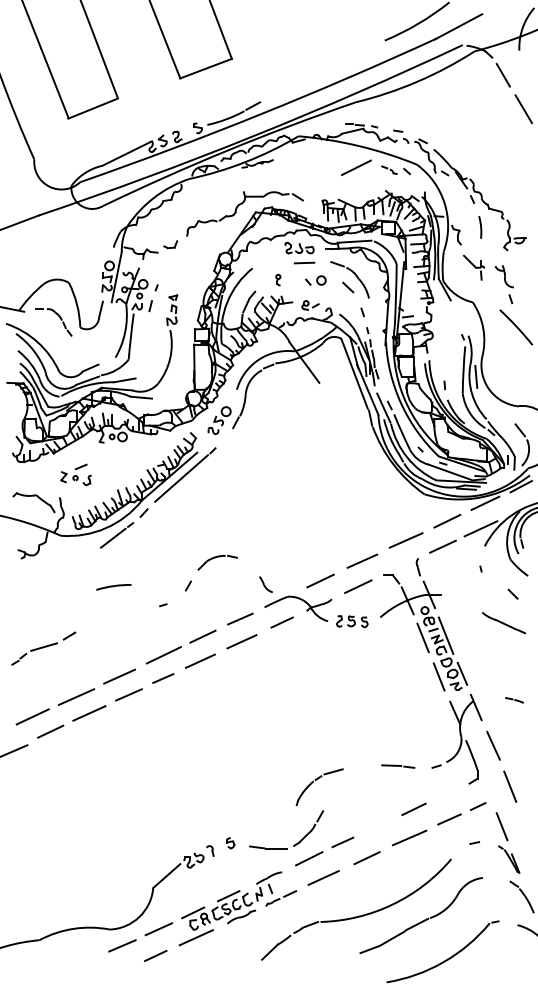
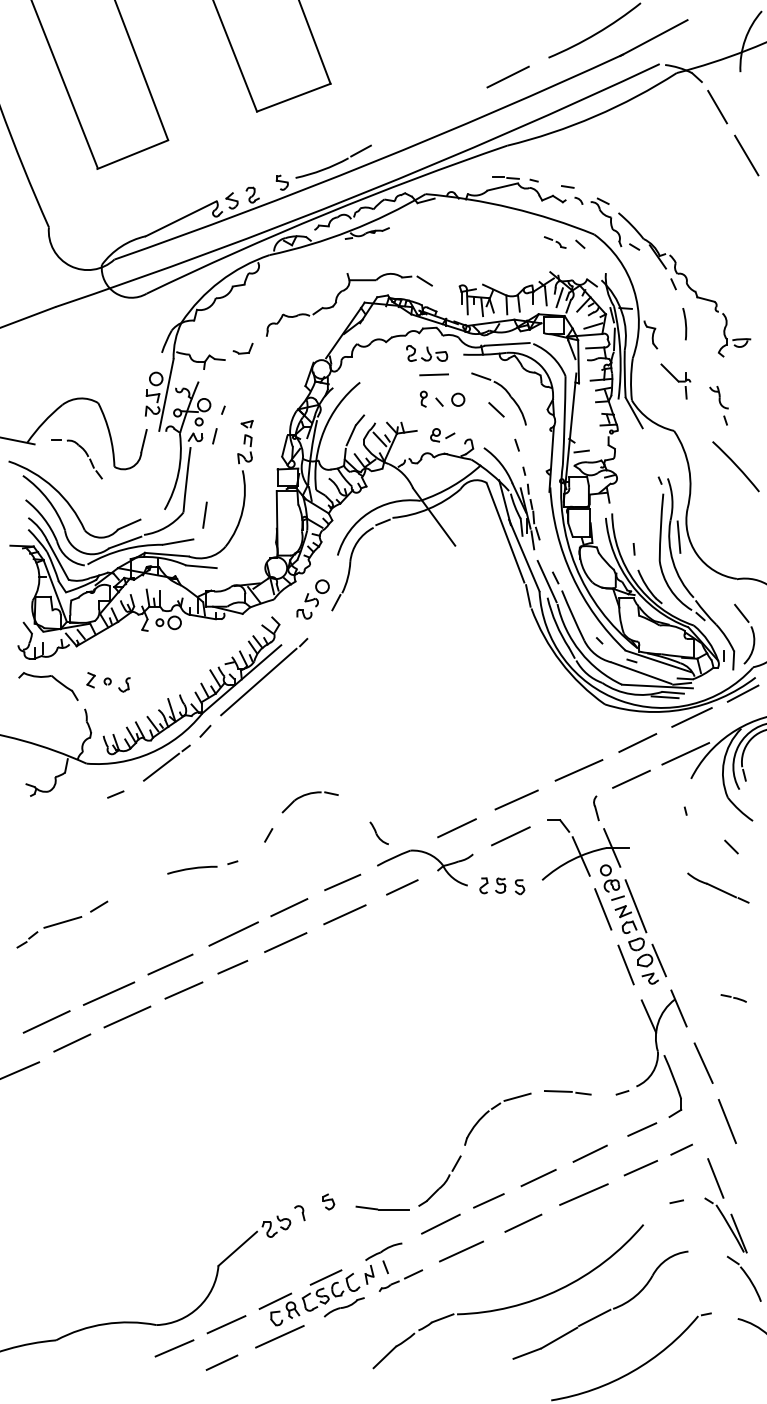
line: (355, 167) -> (507, 76), moved
part: (278, 279) -> (423, 398), moved
part: (503, 284) -> (718, 405), size x0.71
line: (143, 360) -> (204, 514), added
line: (81, 466) -> (115, 794), moved
part: (34, 496) -> (48, 677), moved
arc: (113, 586) -> (192, 869), moved
part: (316, 780) -> (493, 1109), moved
line: (450, 792) -> (642, 1129), added
line: (377, 826) -> (538, 1177), added
part: (508, 859) -> (725, 1225), size x1.43

